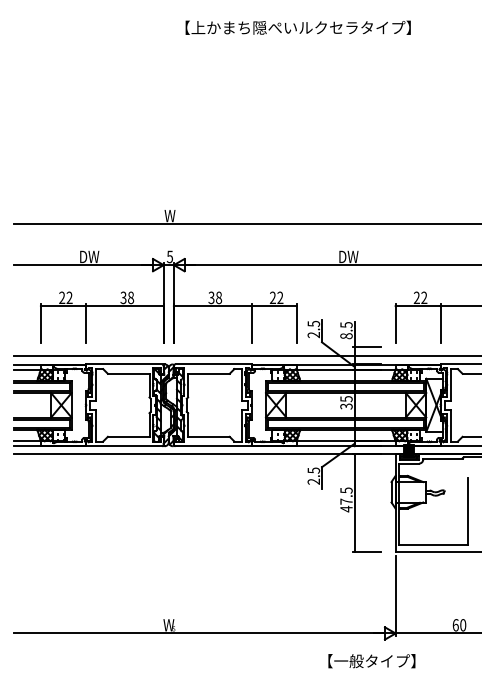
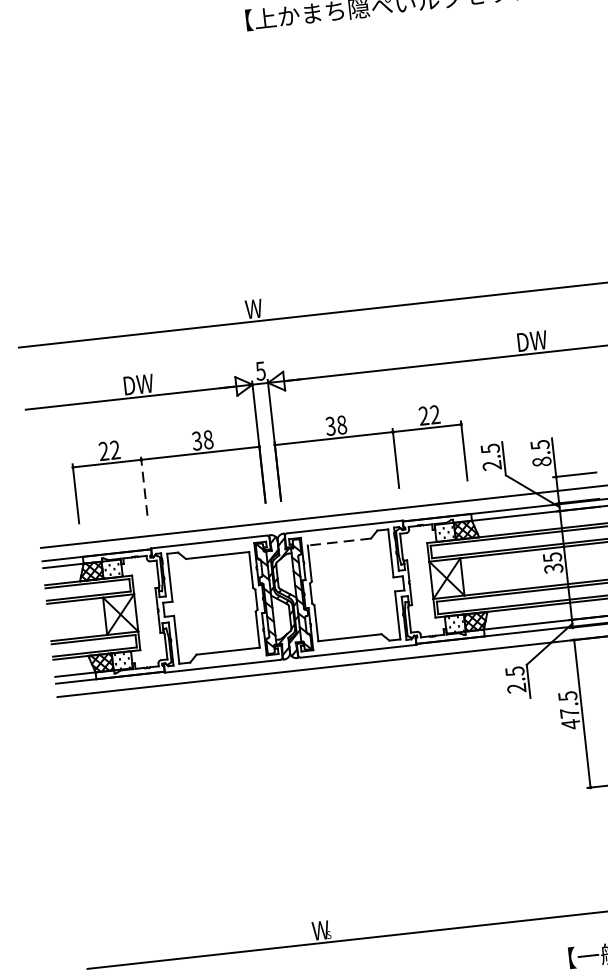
line: (85, 322) -> (143, 484), solid -> dashed
line: (208, 373) -> (338, 541), solid -> dashed

